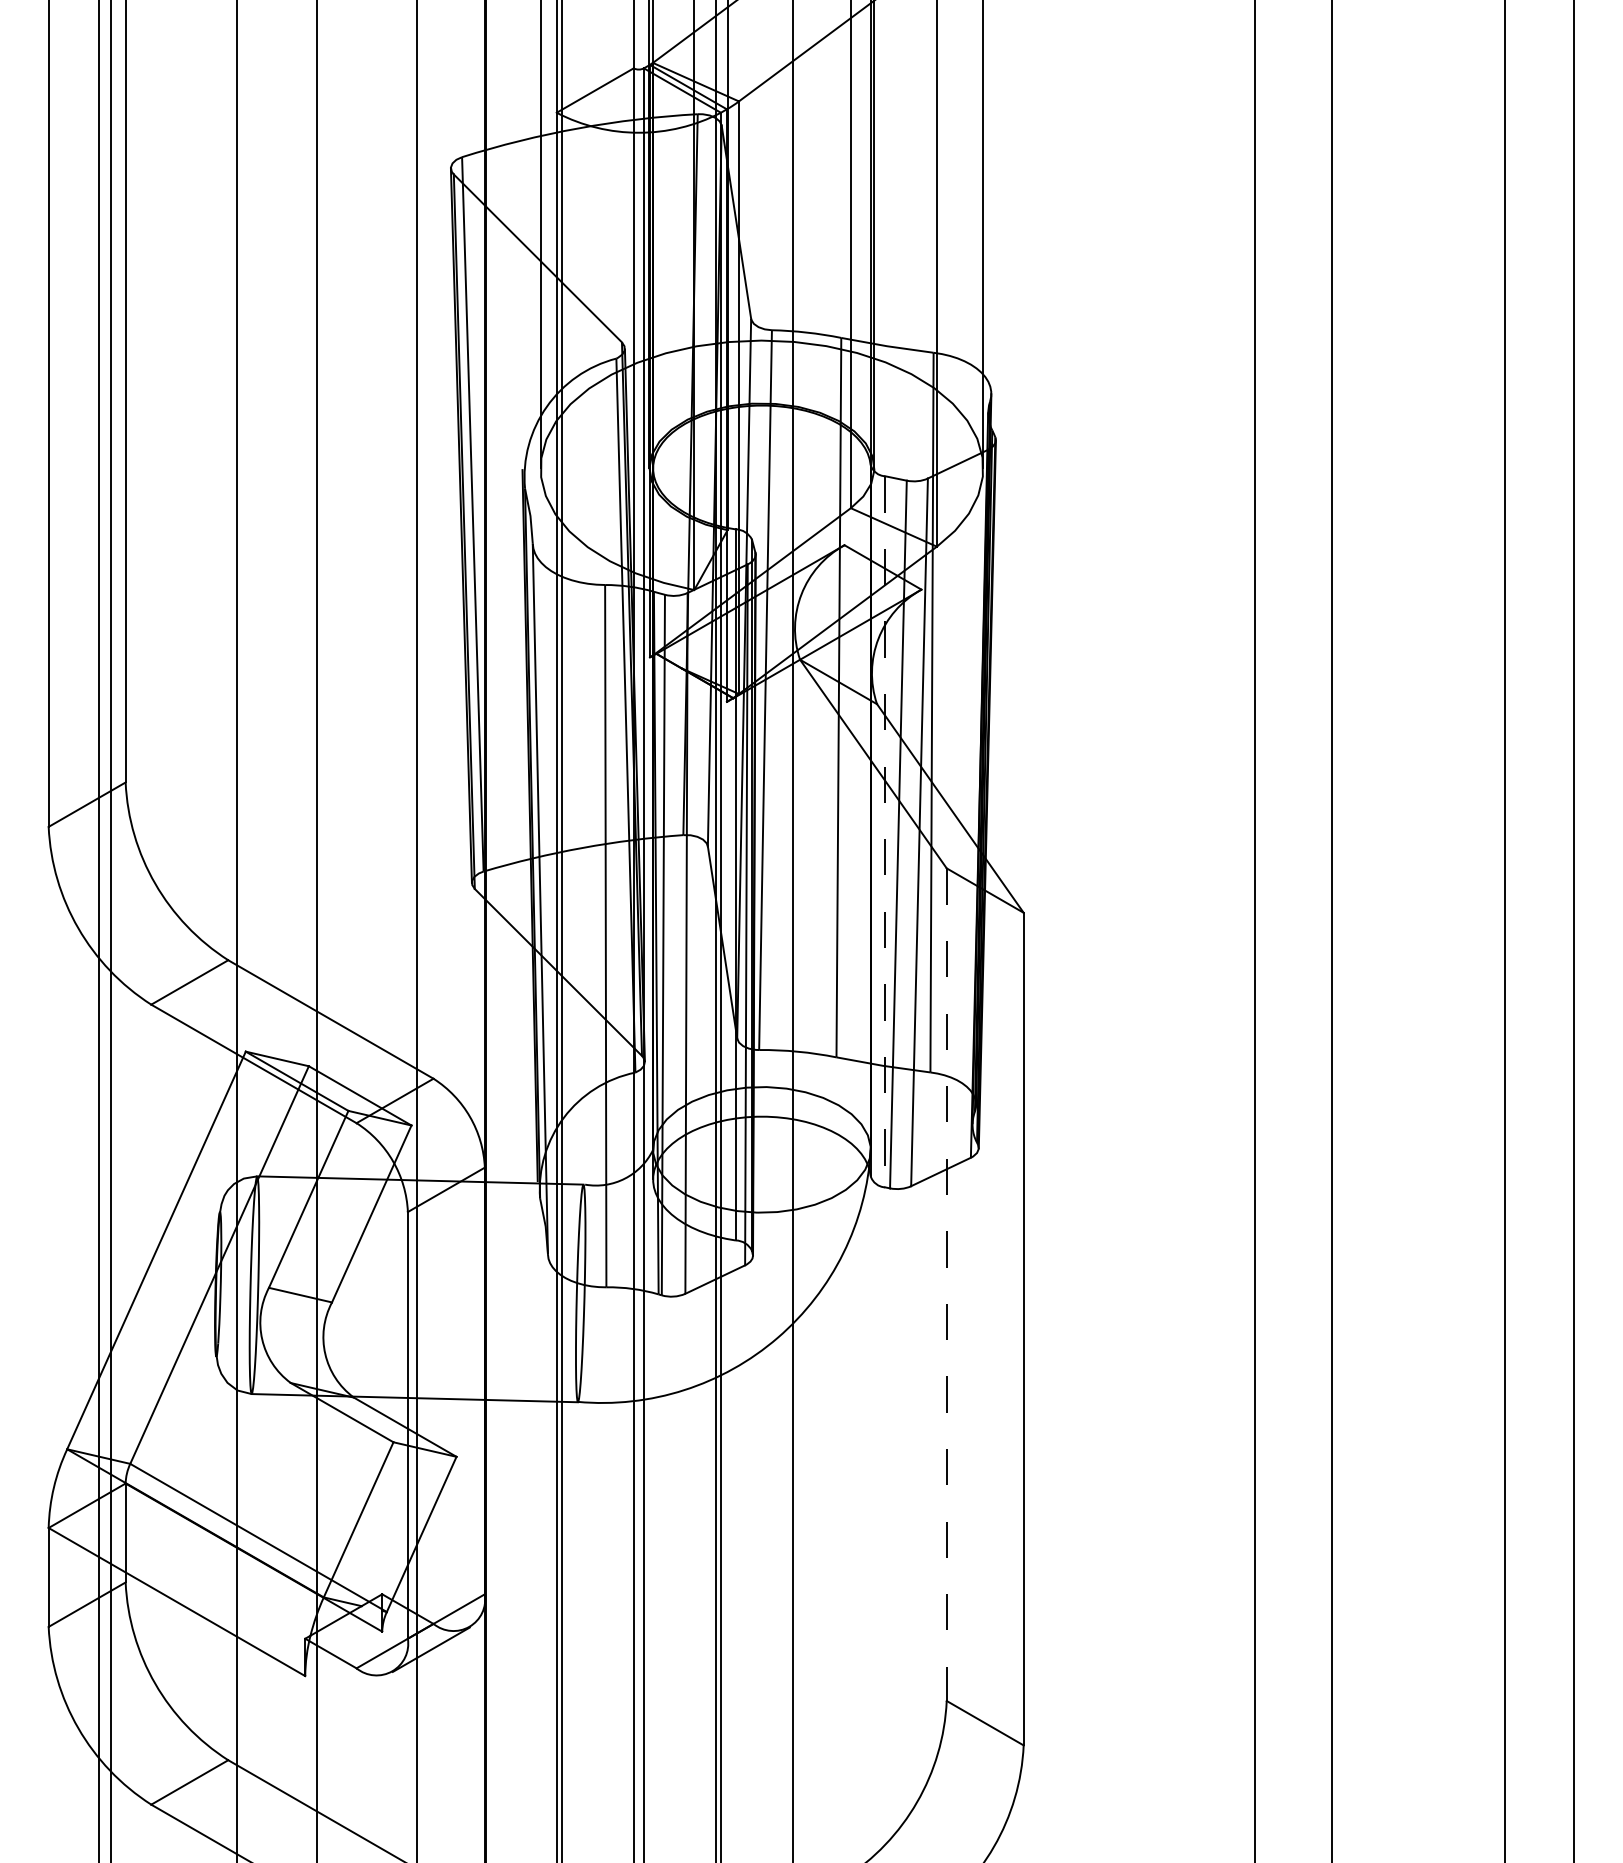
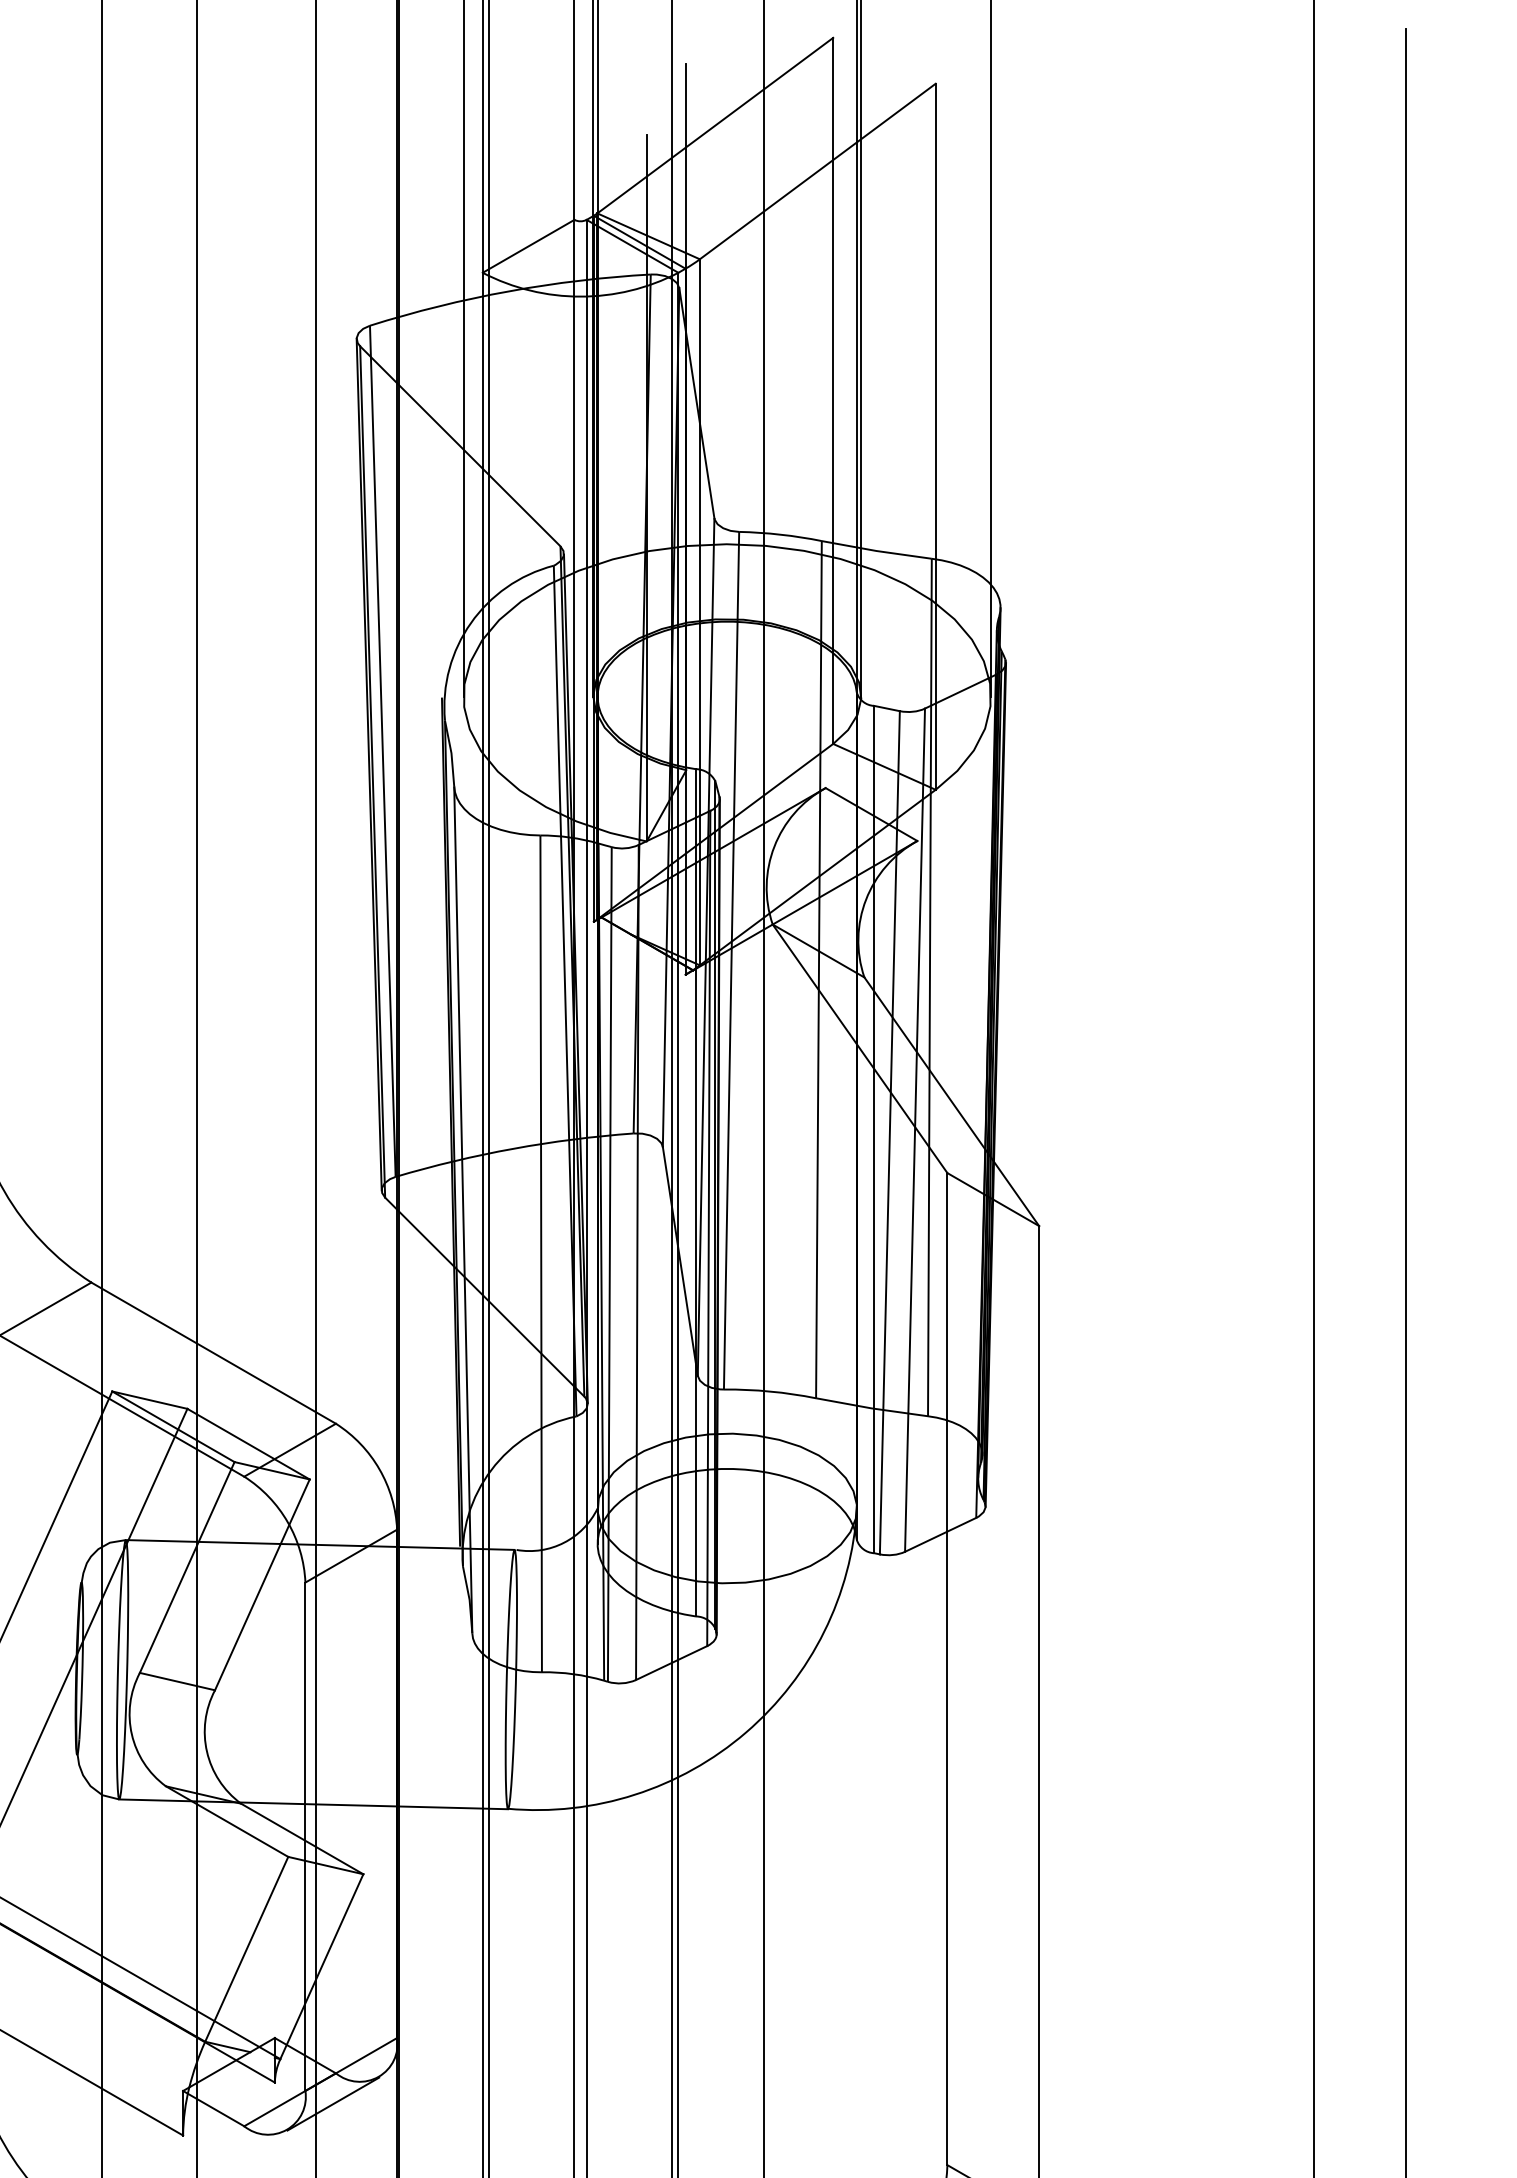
line: (885, 831) -> (874, 1129), dashed -> solid
line: (946, 1285) -> (947, 1670), dashed -> solid

